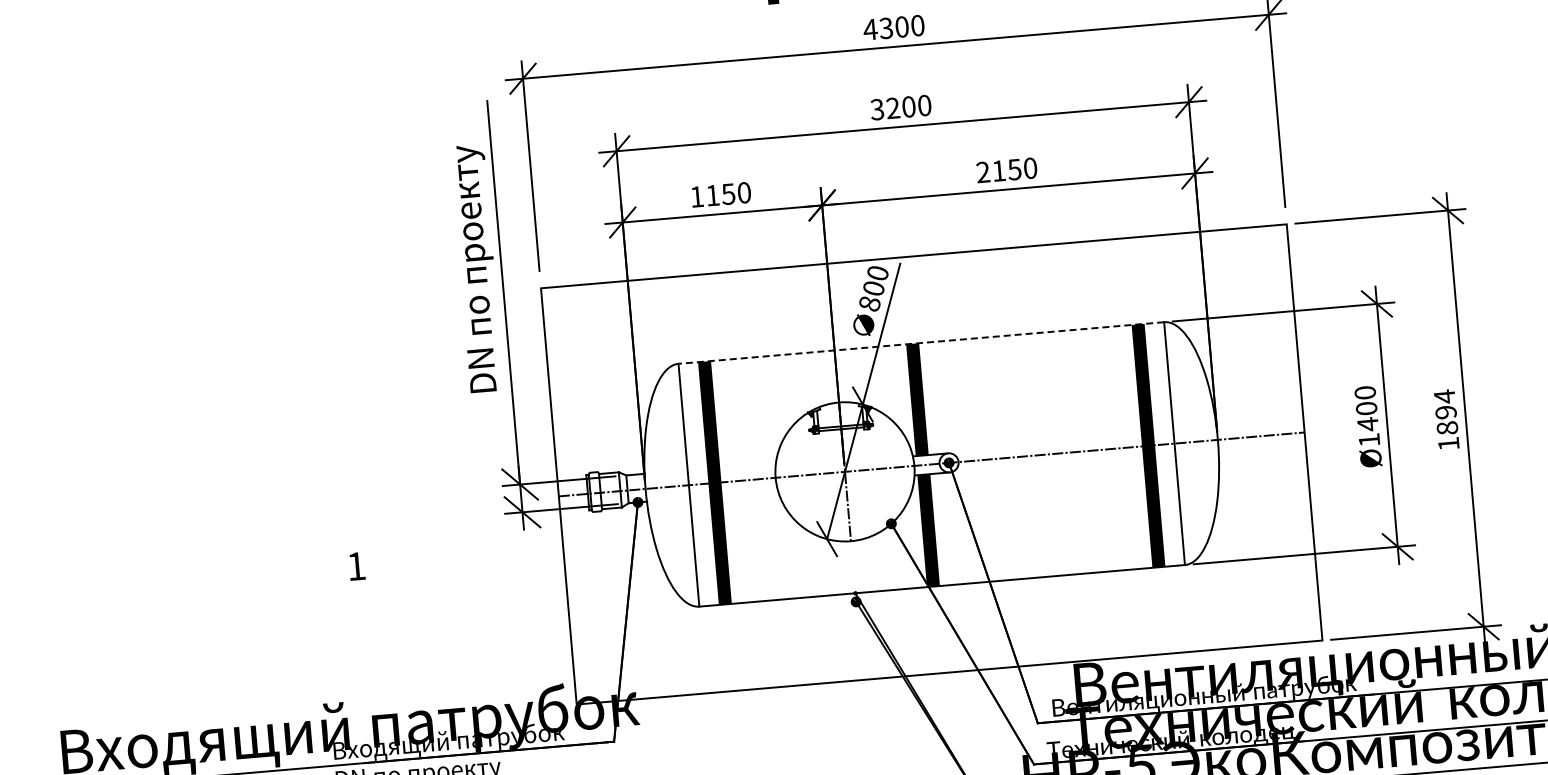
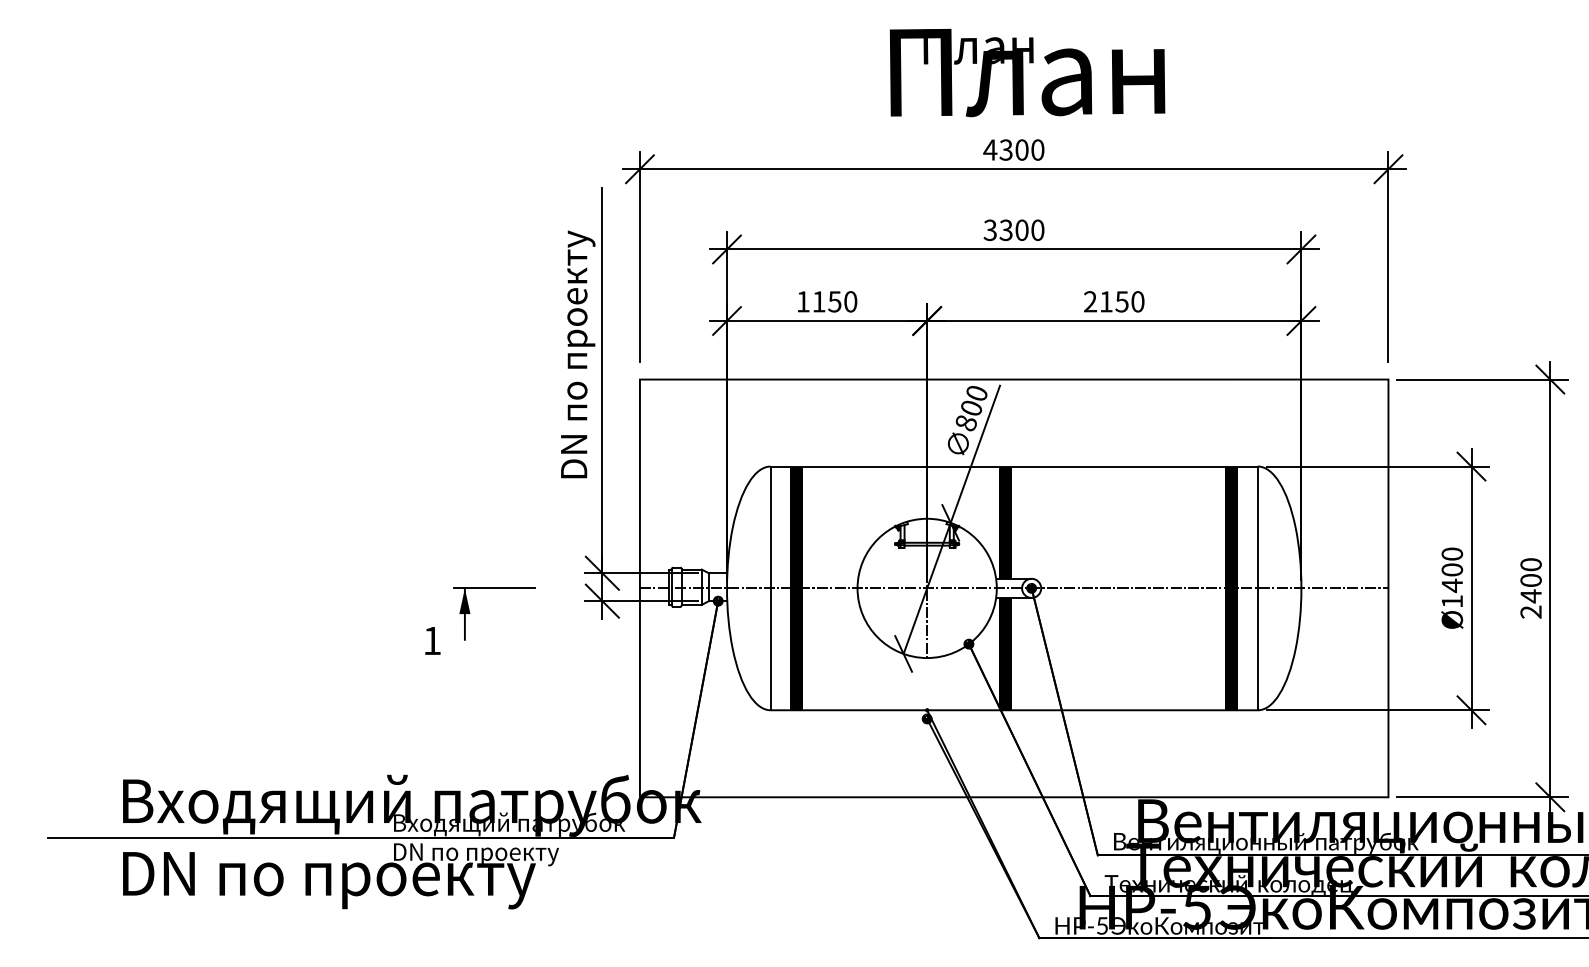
text: (892, 108) -> (1005, 230), 3200 -> 3300
line: (921, 342) -> (1014, 466), dashed -> solid
text: (1446, 419) -> (1530, 587), 1894 -> 2400
part: (392, 535) -> (470, 613), added

